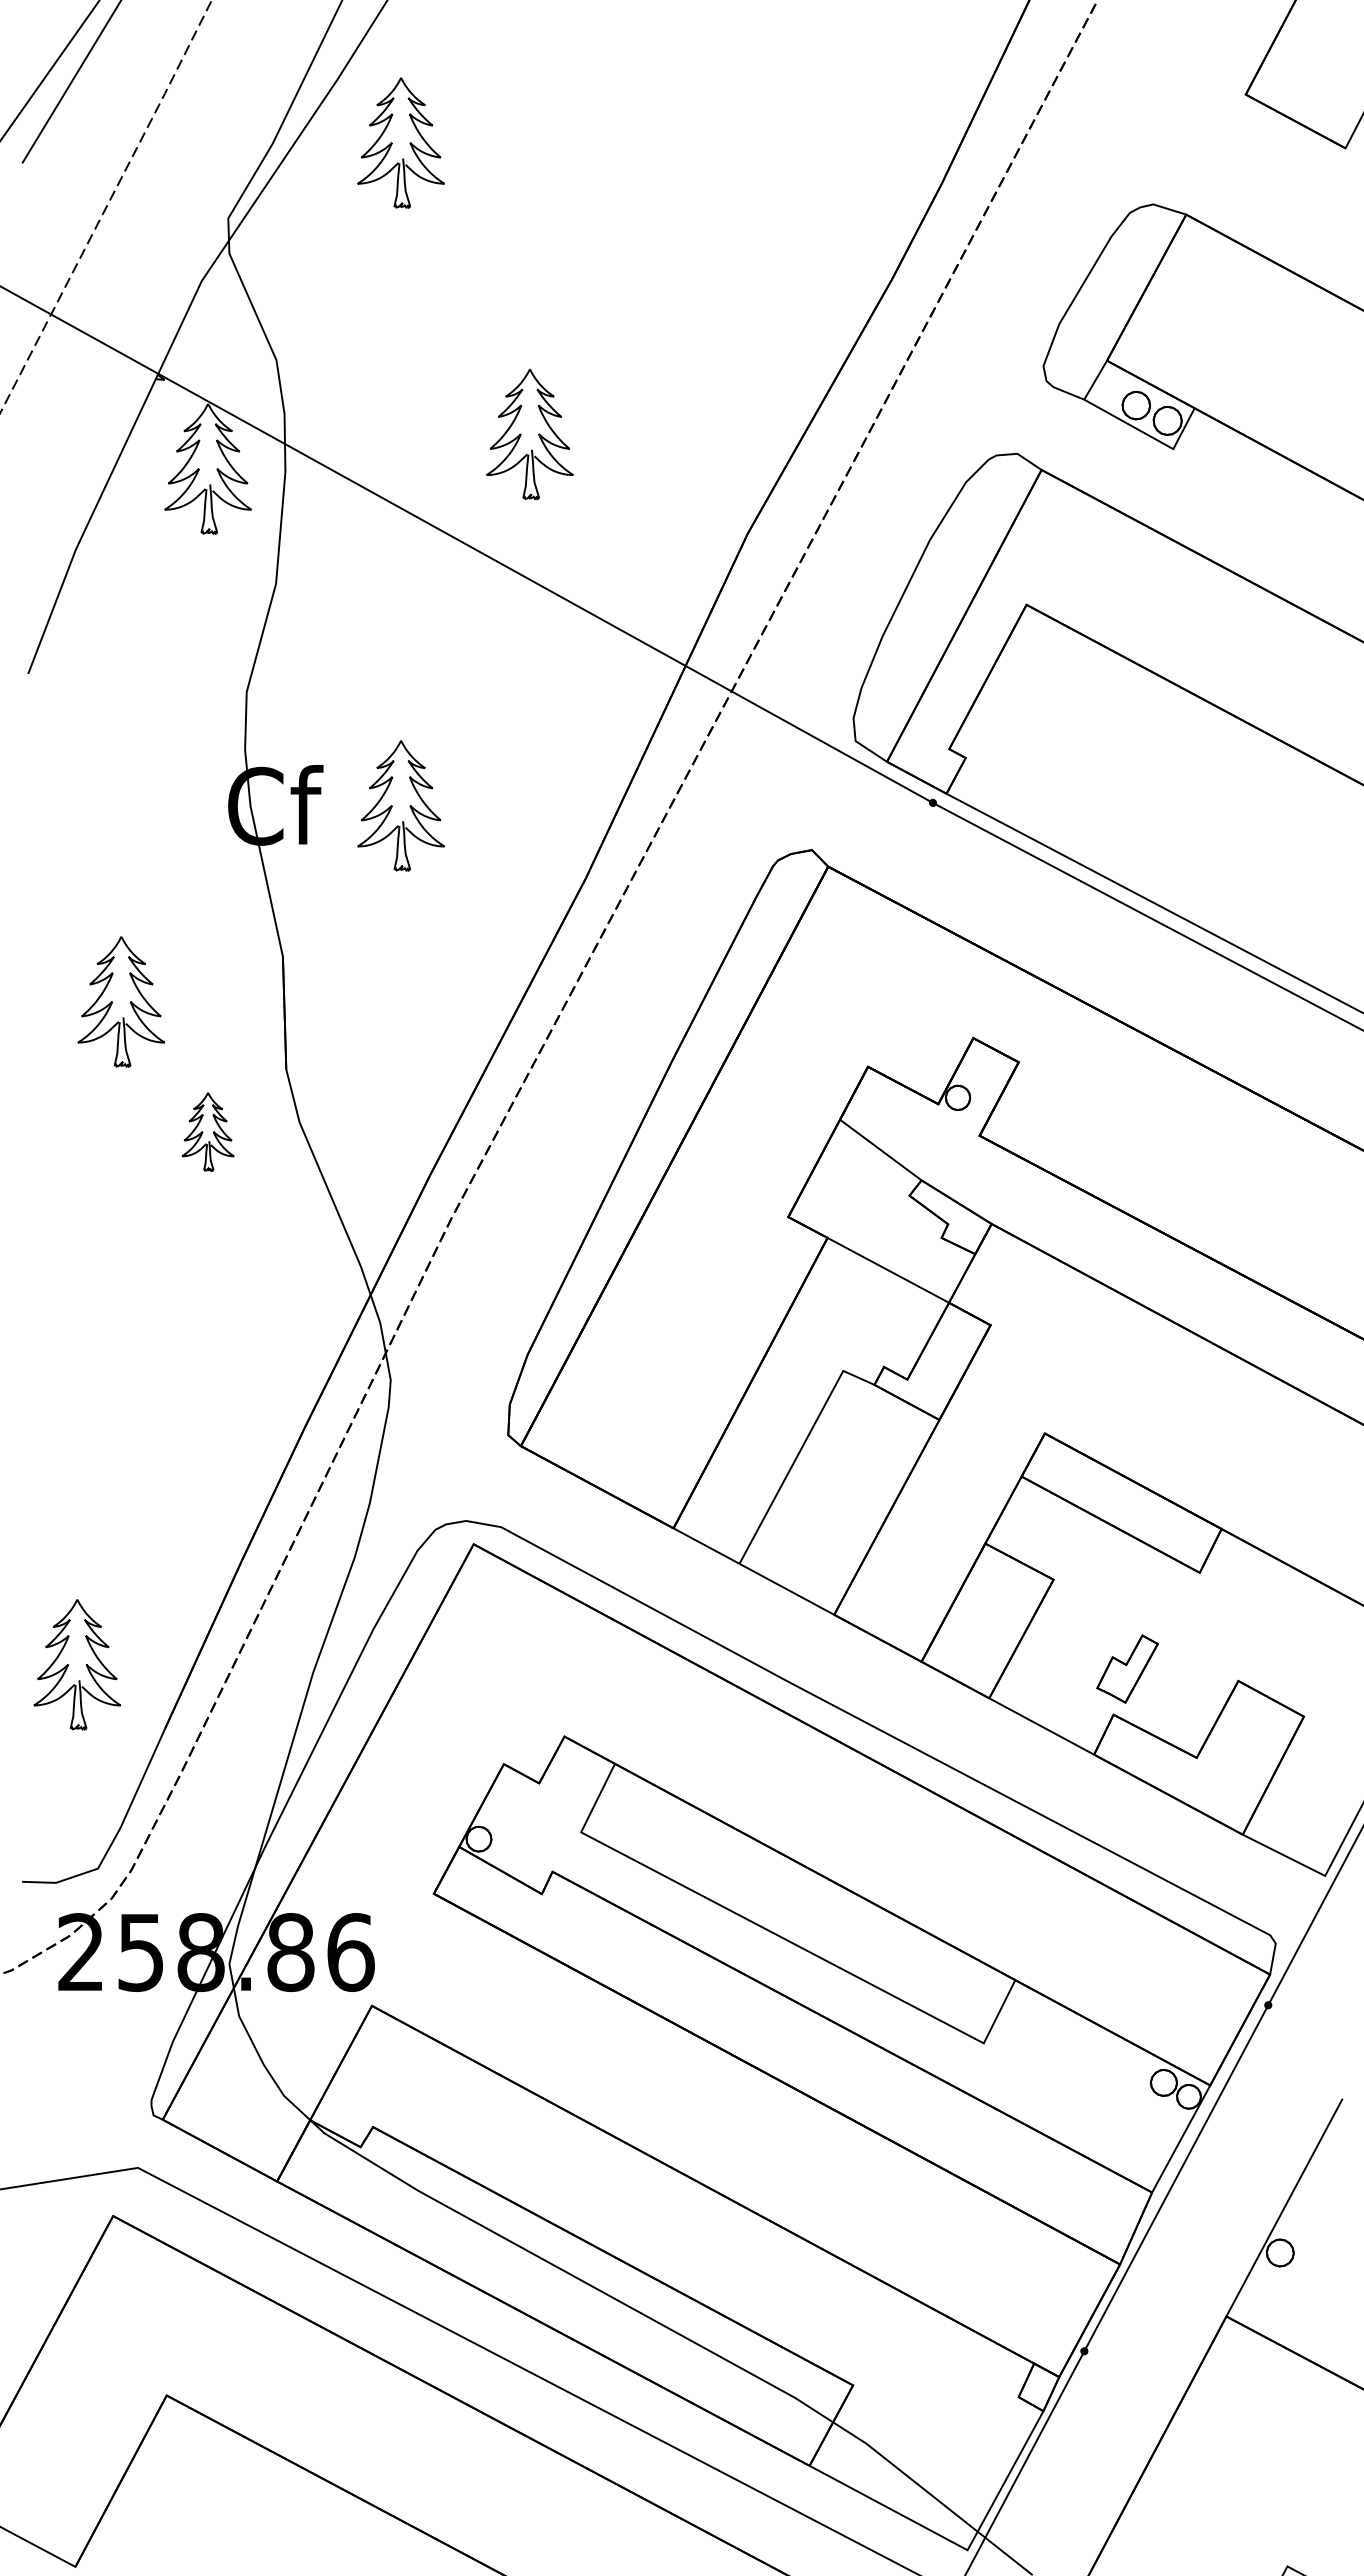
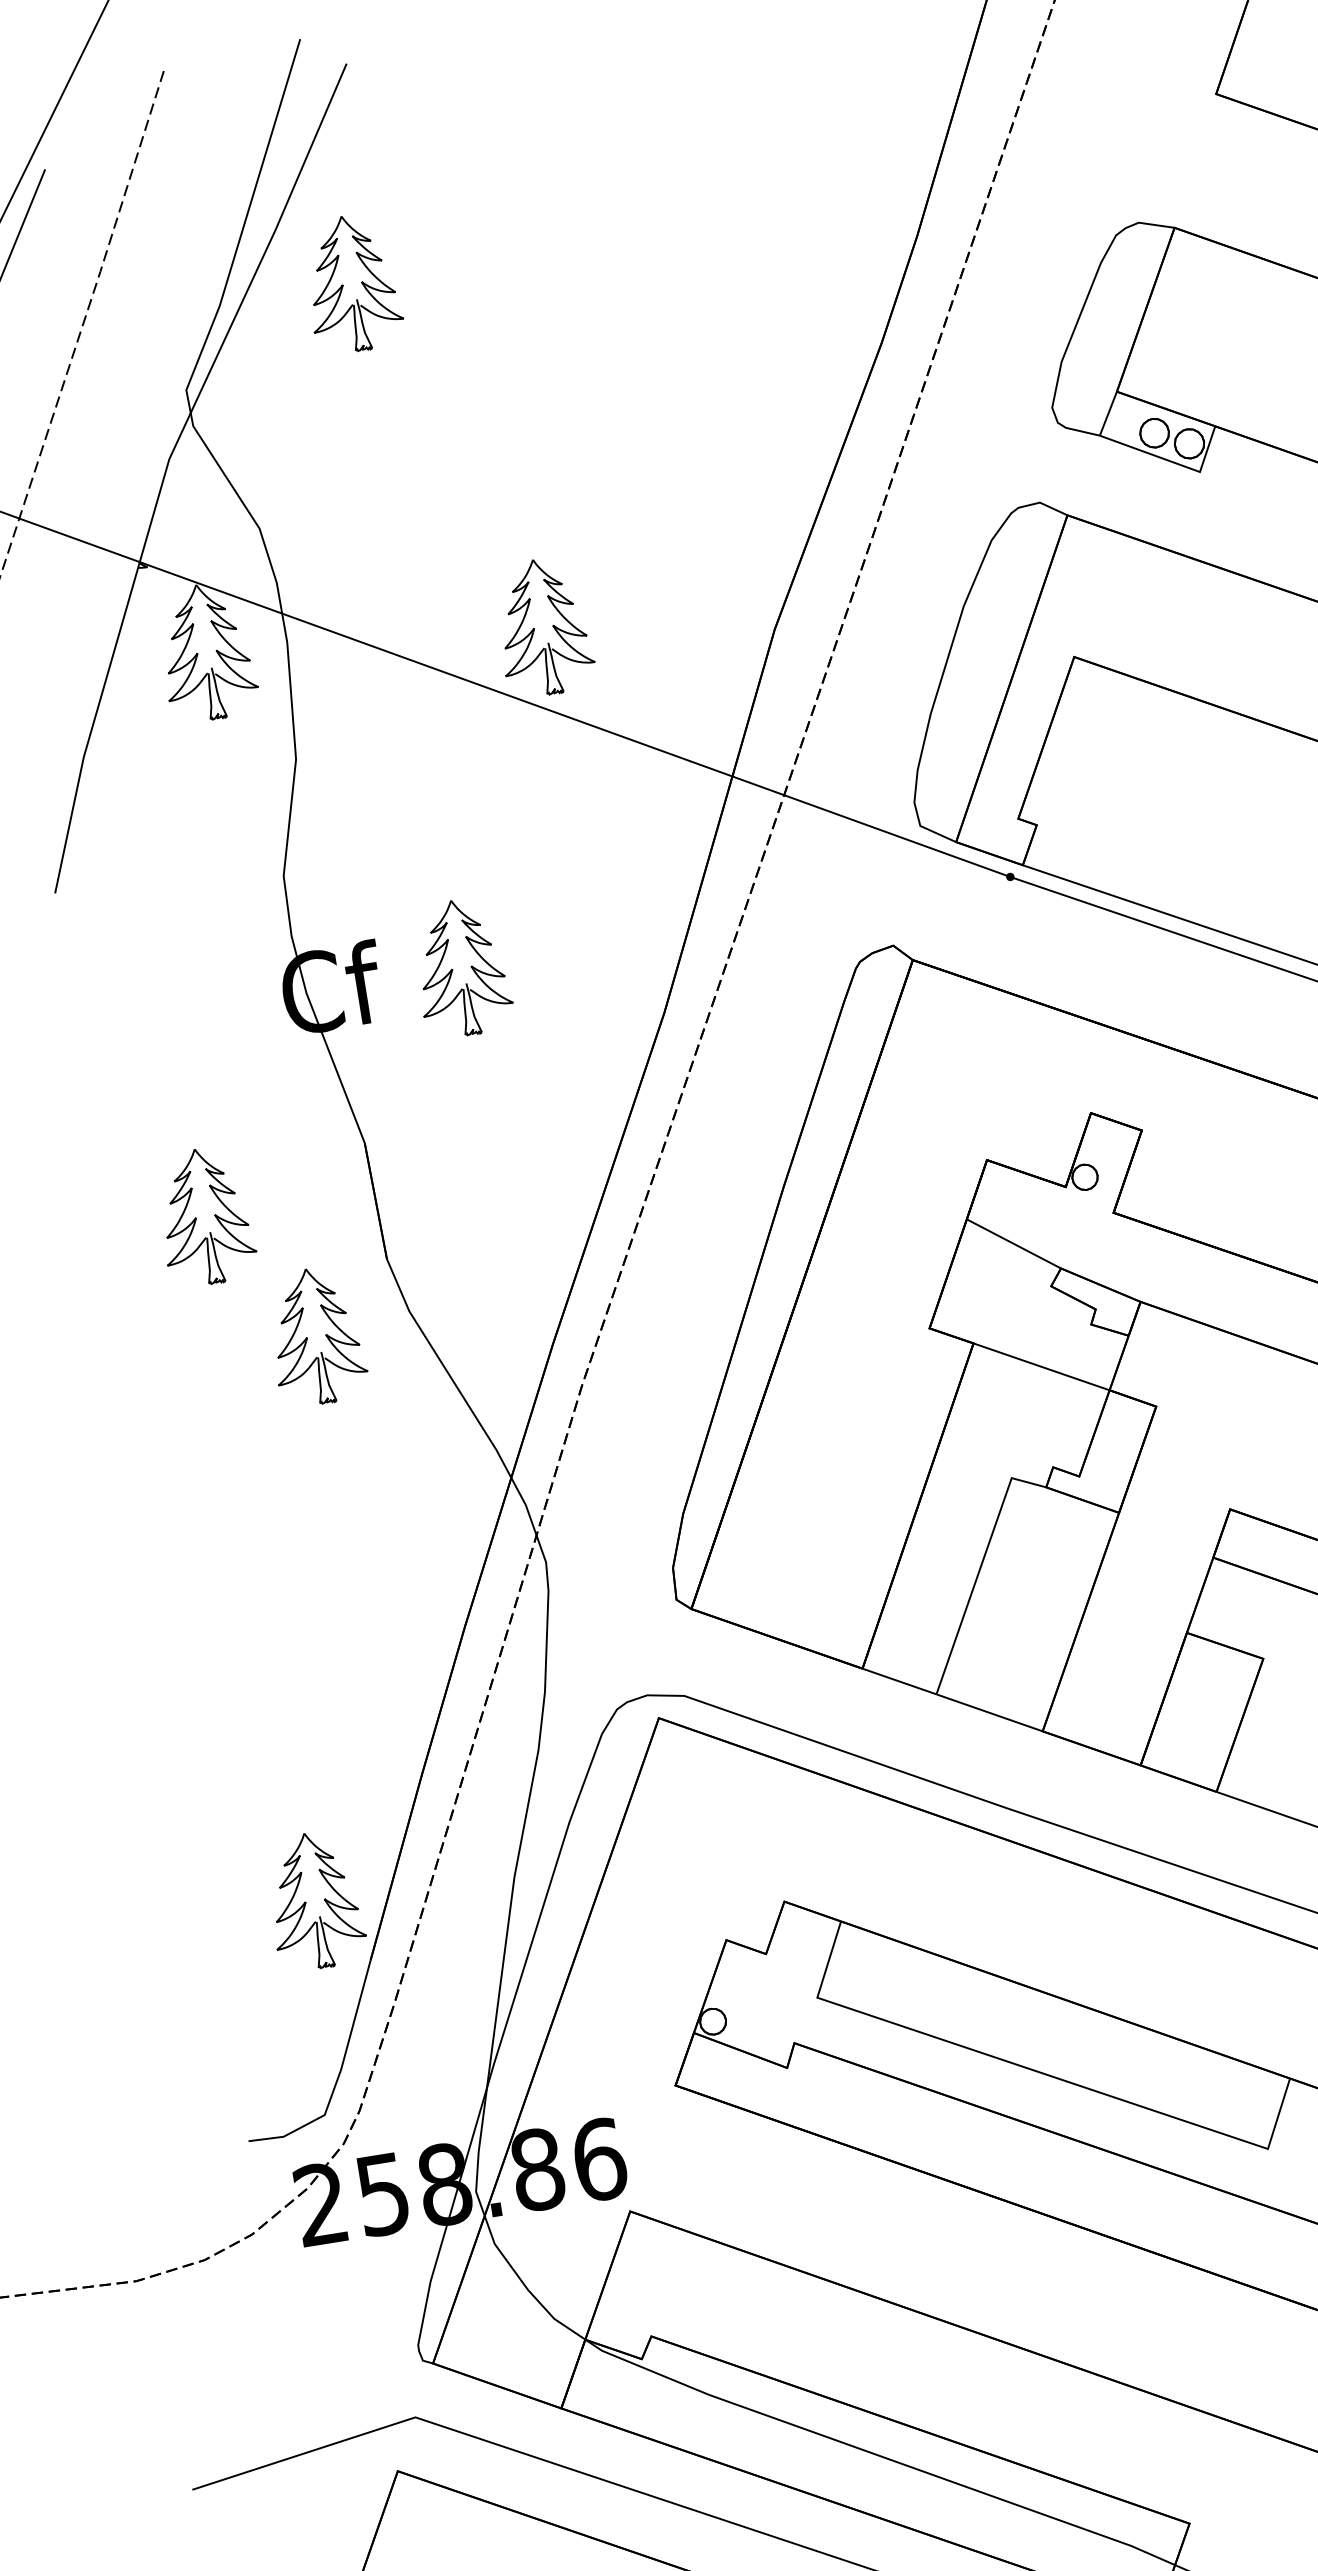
part: (529, 434) -> (543, 627), moved
part: (207, 1131) -> (315, 1336), size x1.67
part: (76, 1664) -> (314, 1900), moved

